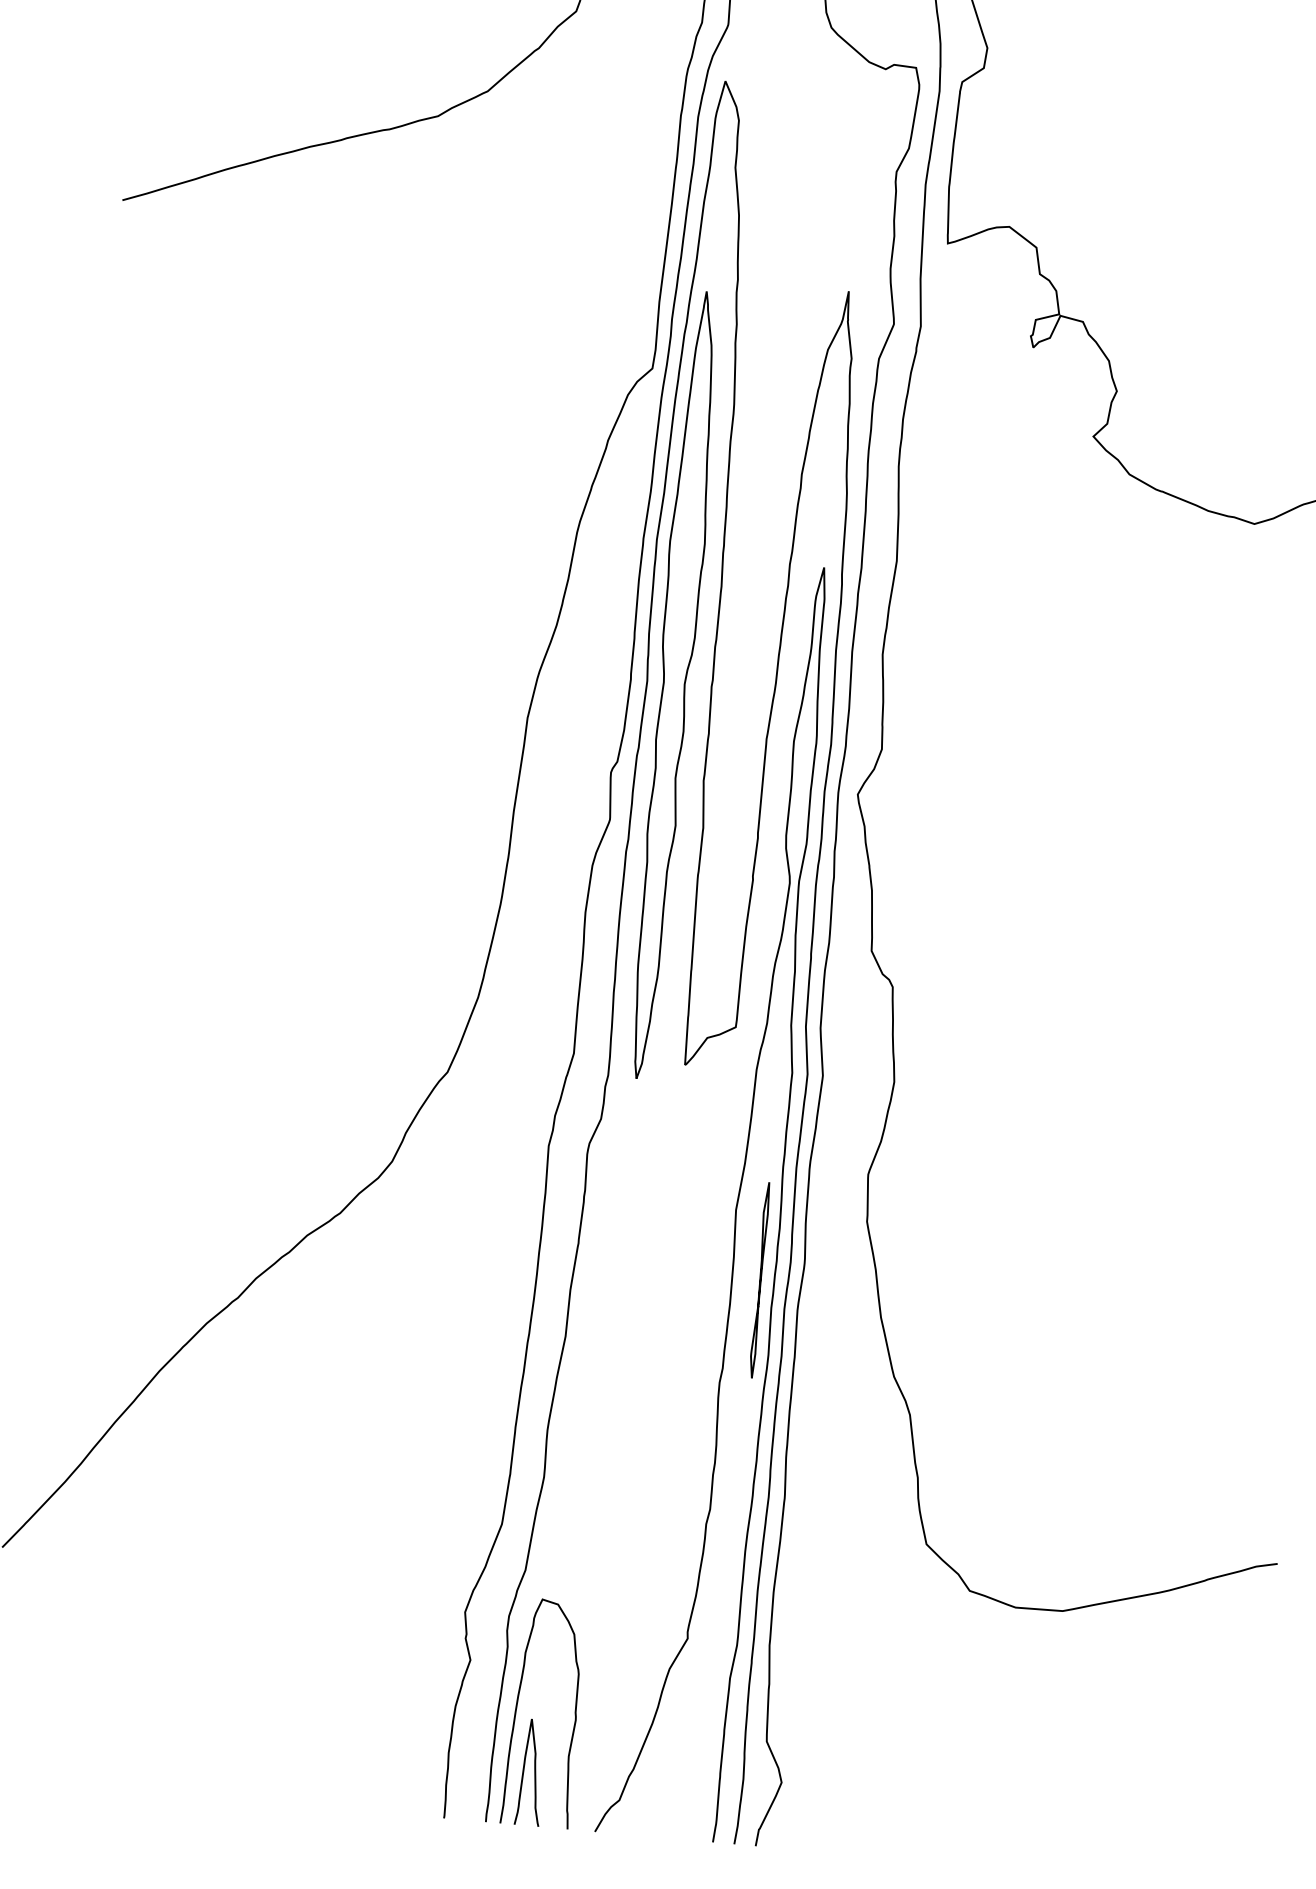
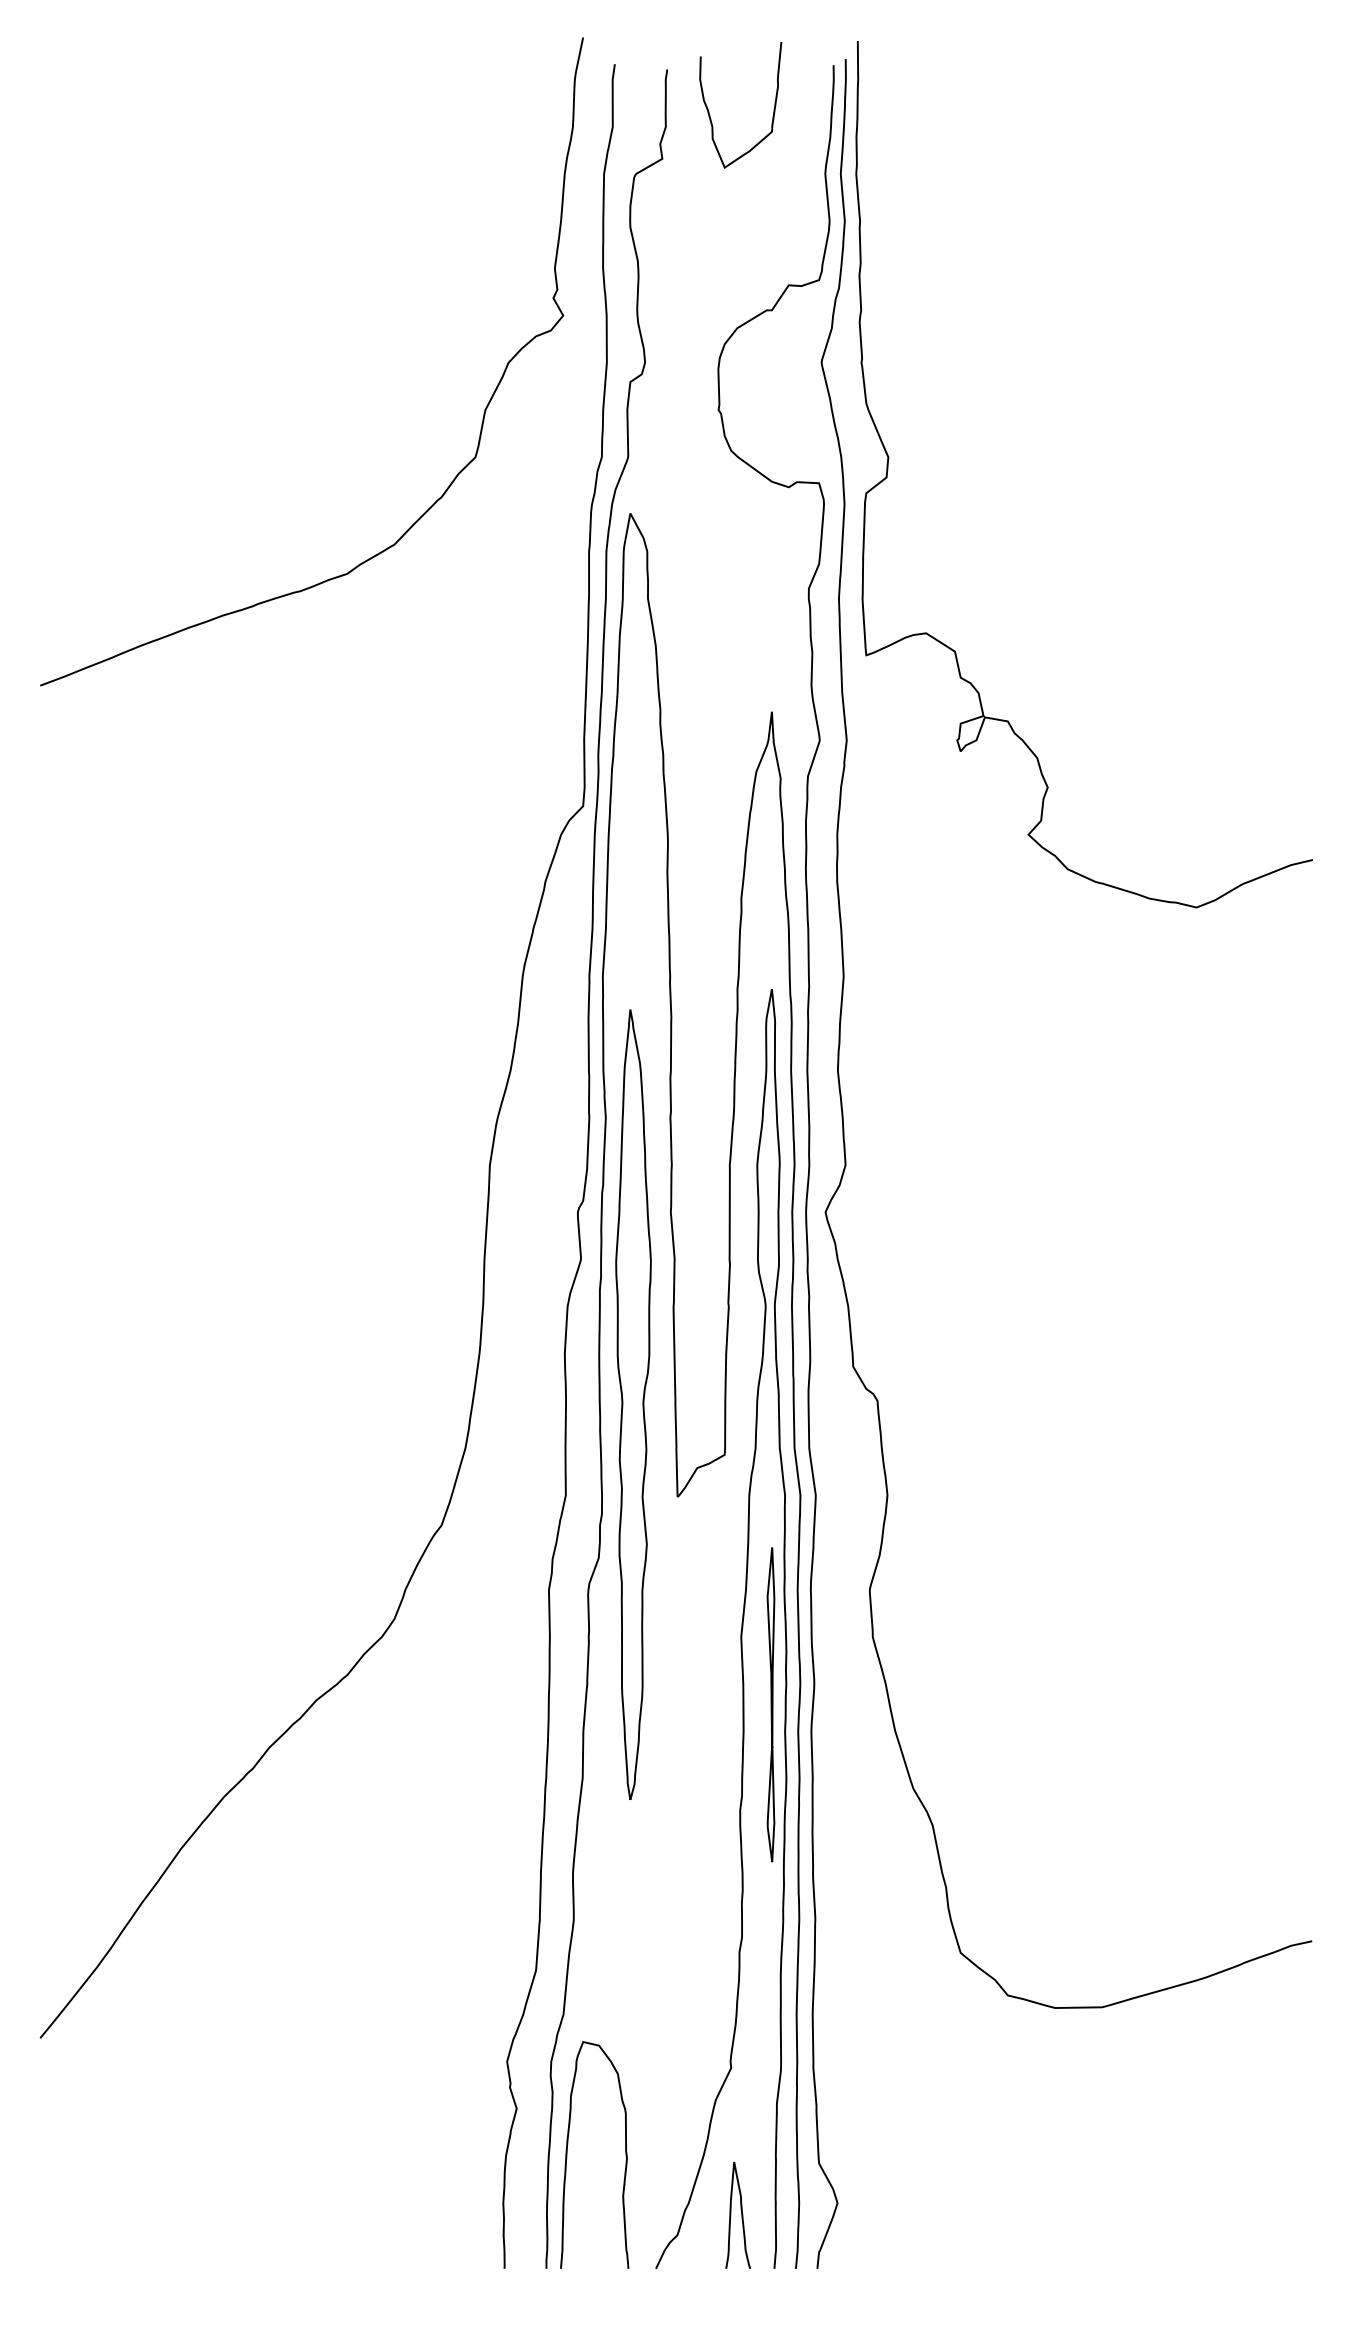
part: (674, 685) -> (633, 1404), moved
part: (760, 1280) -> (771, 1704), size x1.6
curve: (534, 1771) -> (741, 2214), moved

